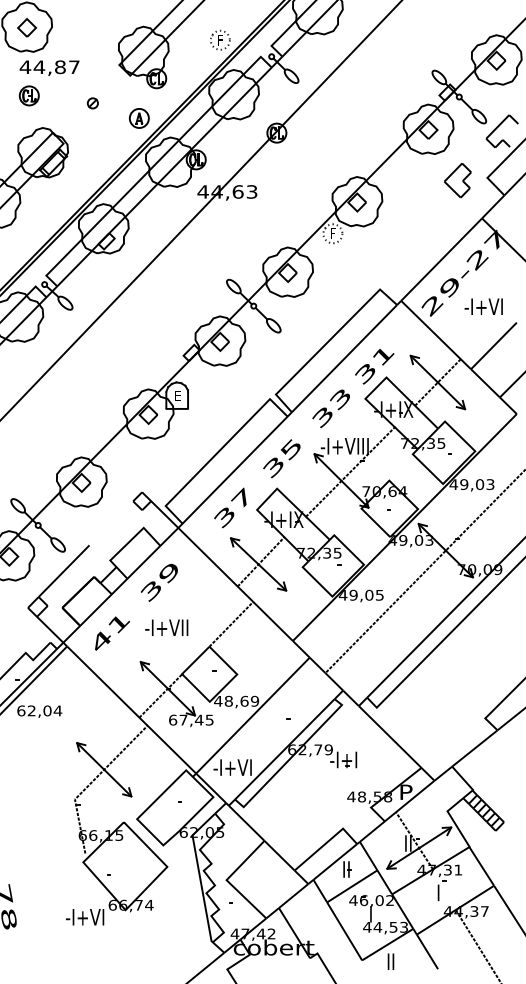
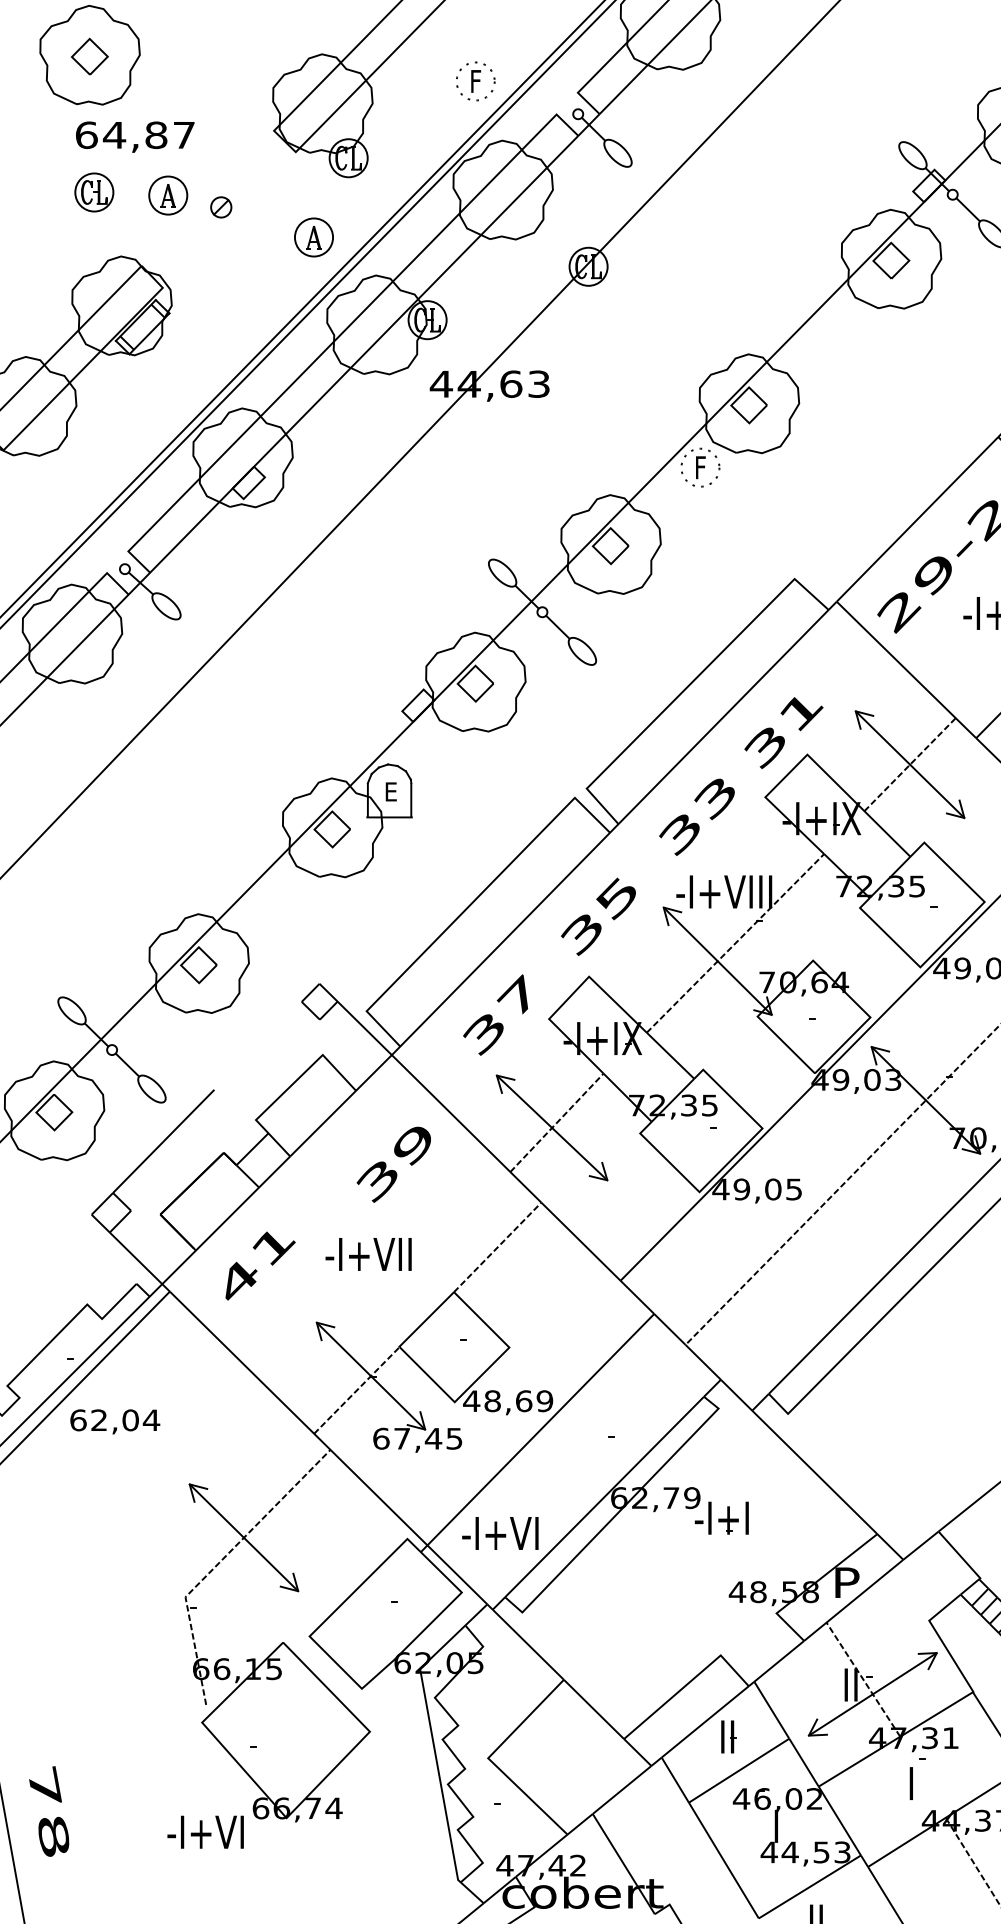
text: (25, 67) -> (86, 135), 44,87 -> 64,87
part: (65, 97) -> (166, 195), added
part: (457, 180) -> (949, 361), removed
text: (159, 582) -> (394, 1163), moved

